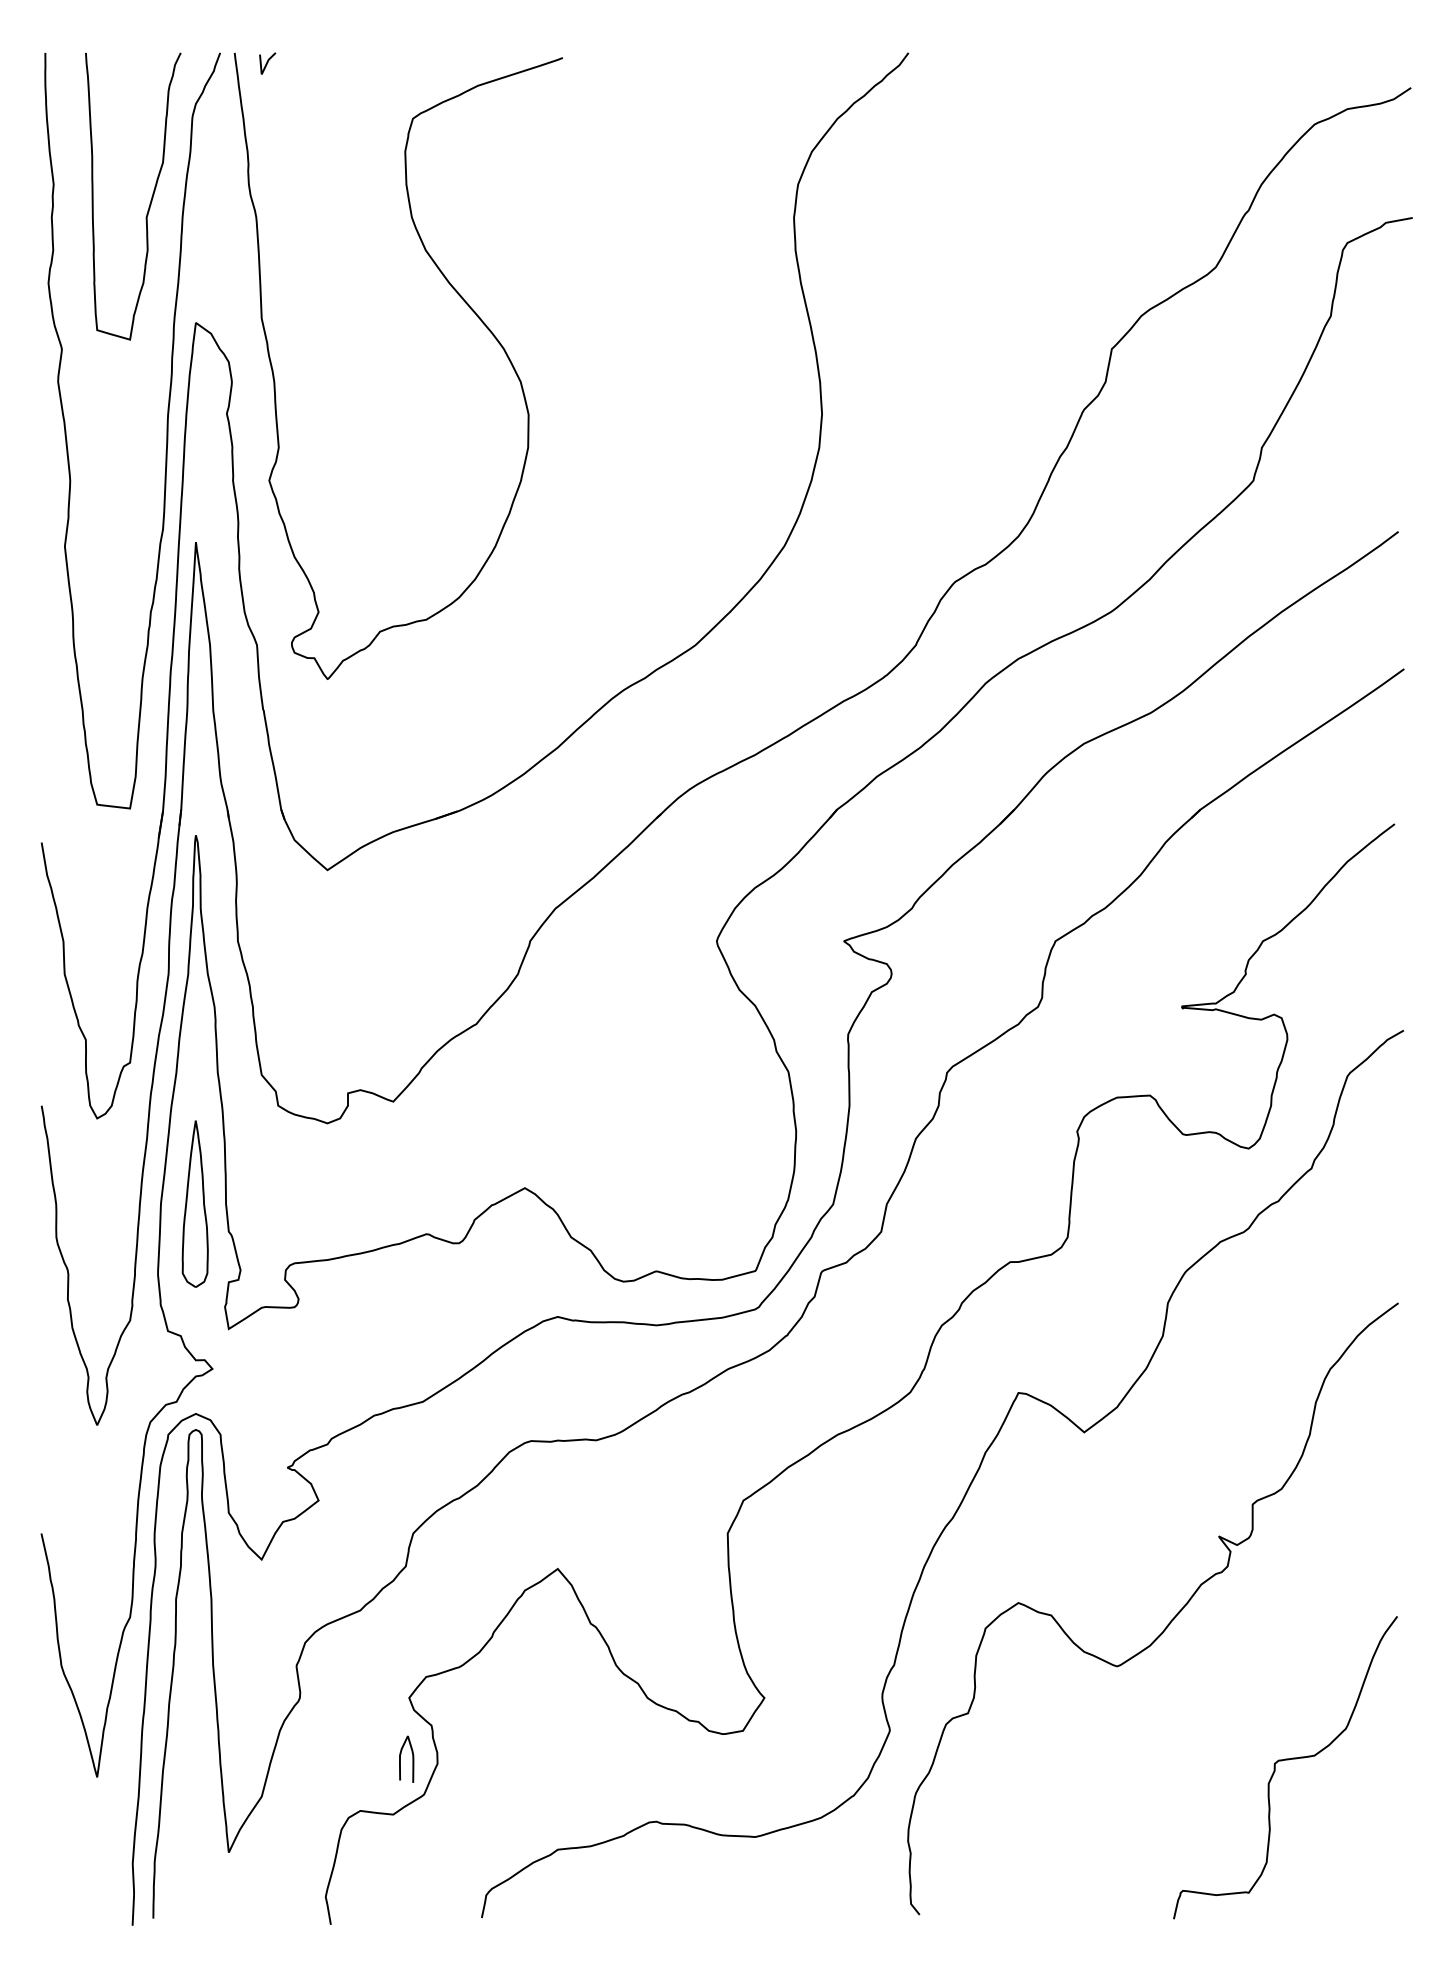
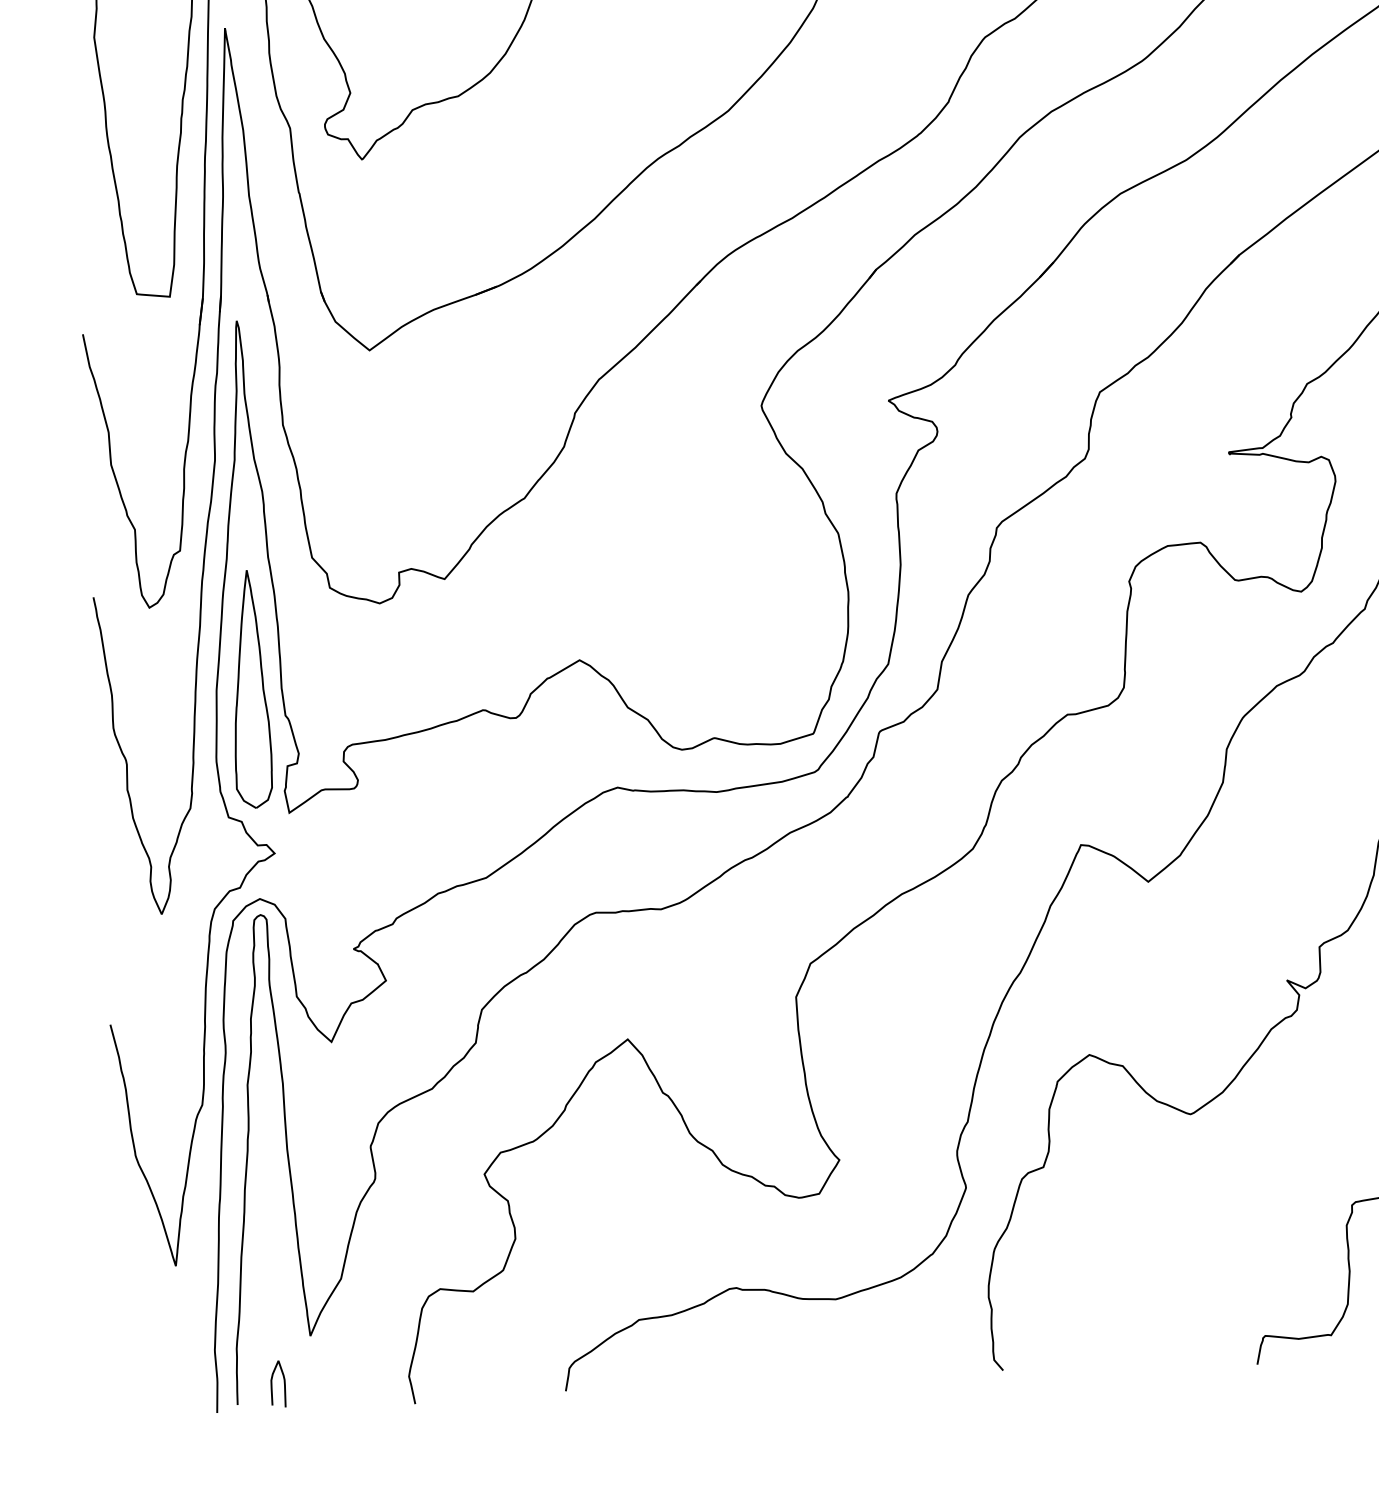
part: (195, 1203) -> (251, 688), size x1.43
curve: (400, 1758) -> (271, 1383), moved

